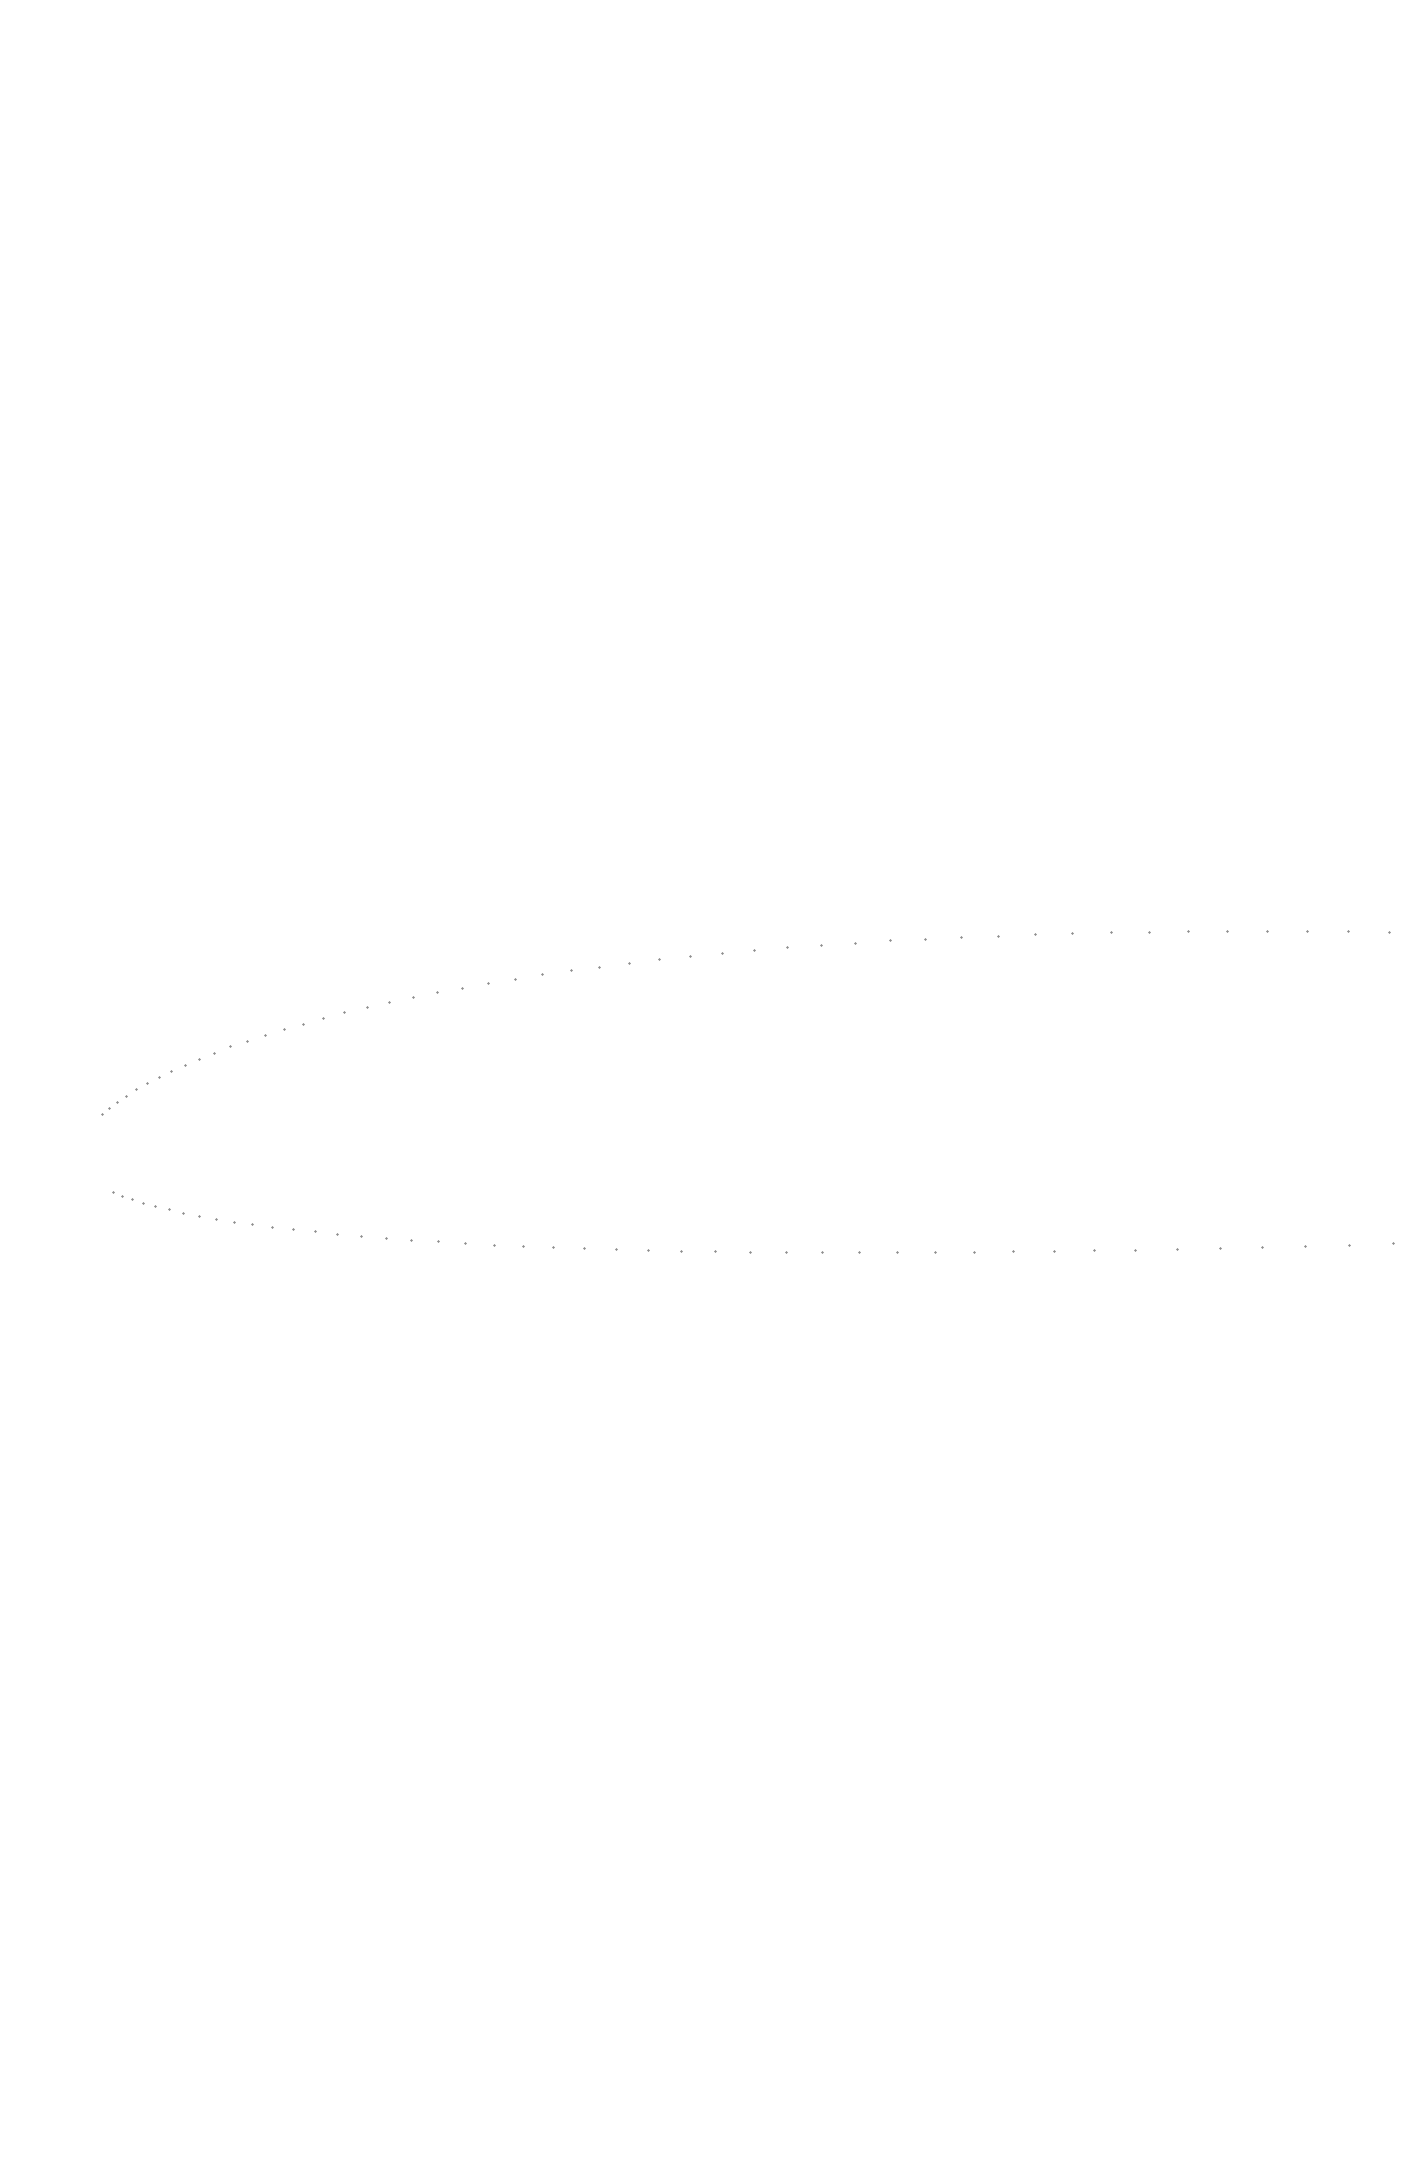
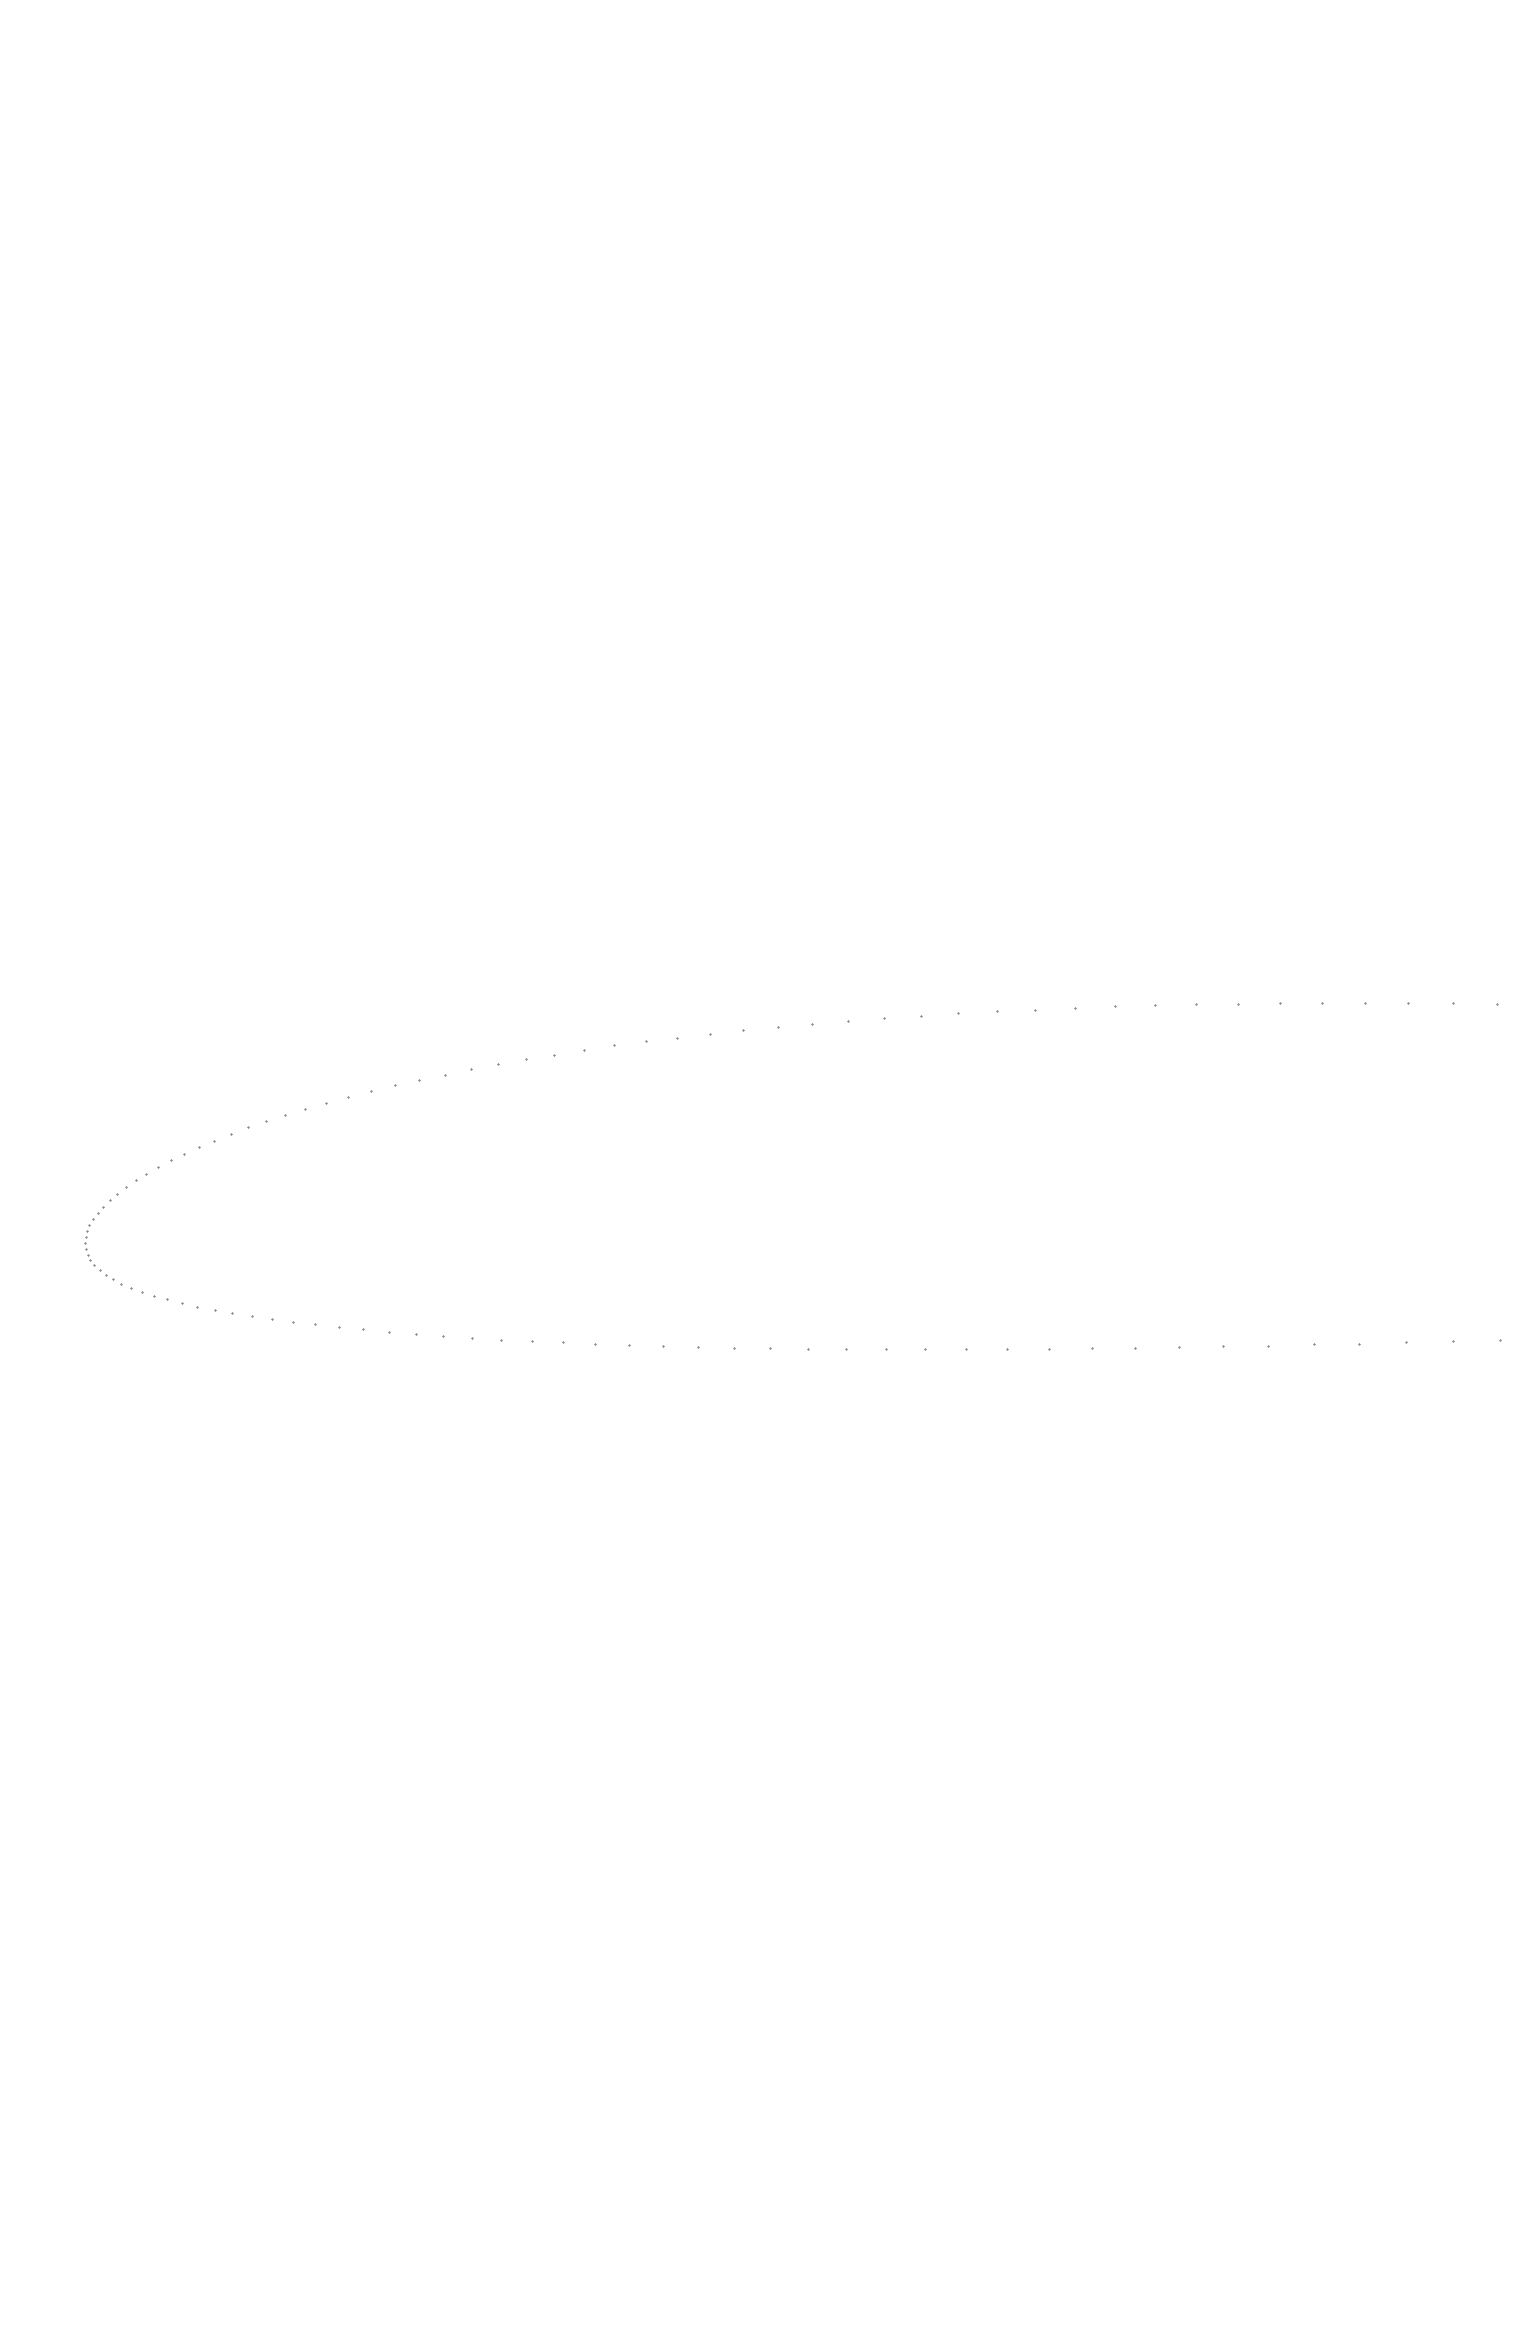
part: (80, 1154) -> (86, 1243), added

